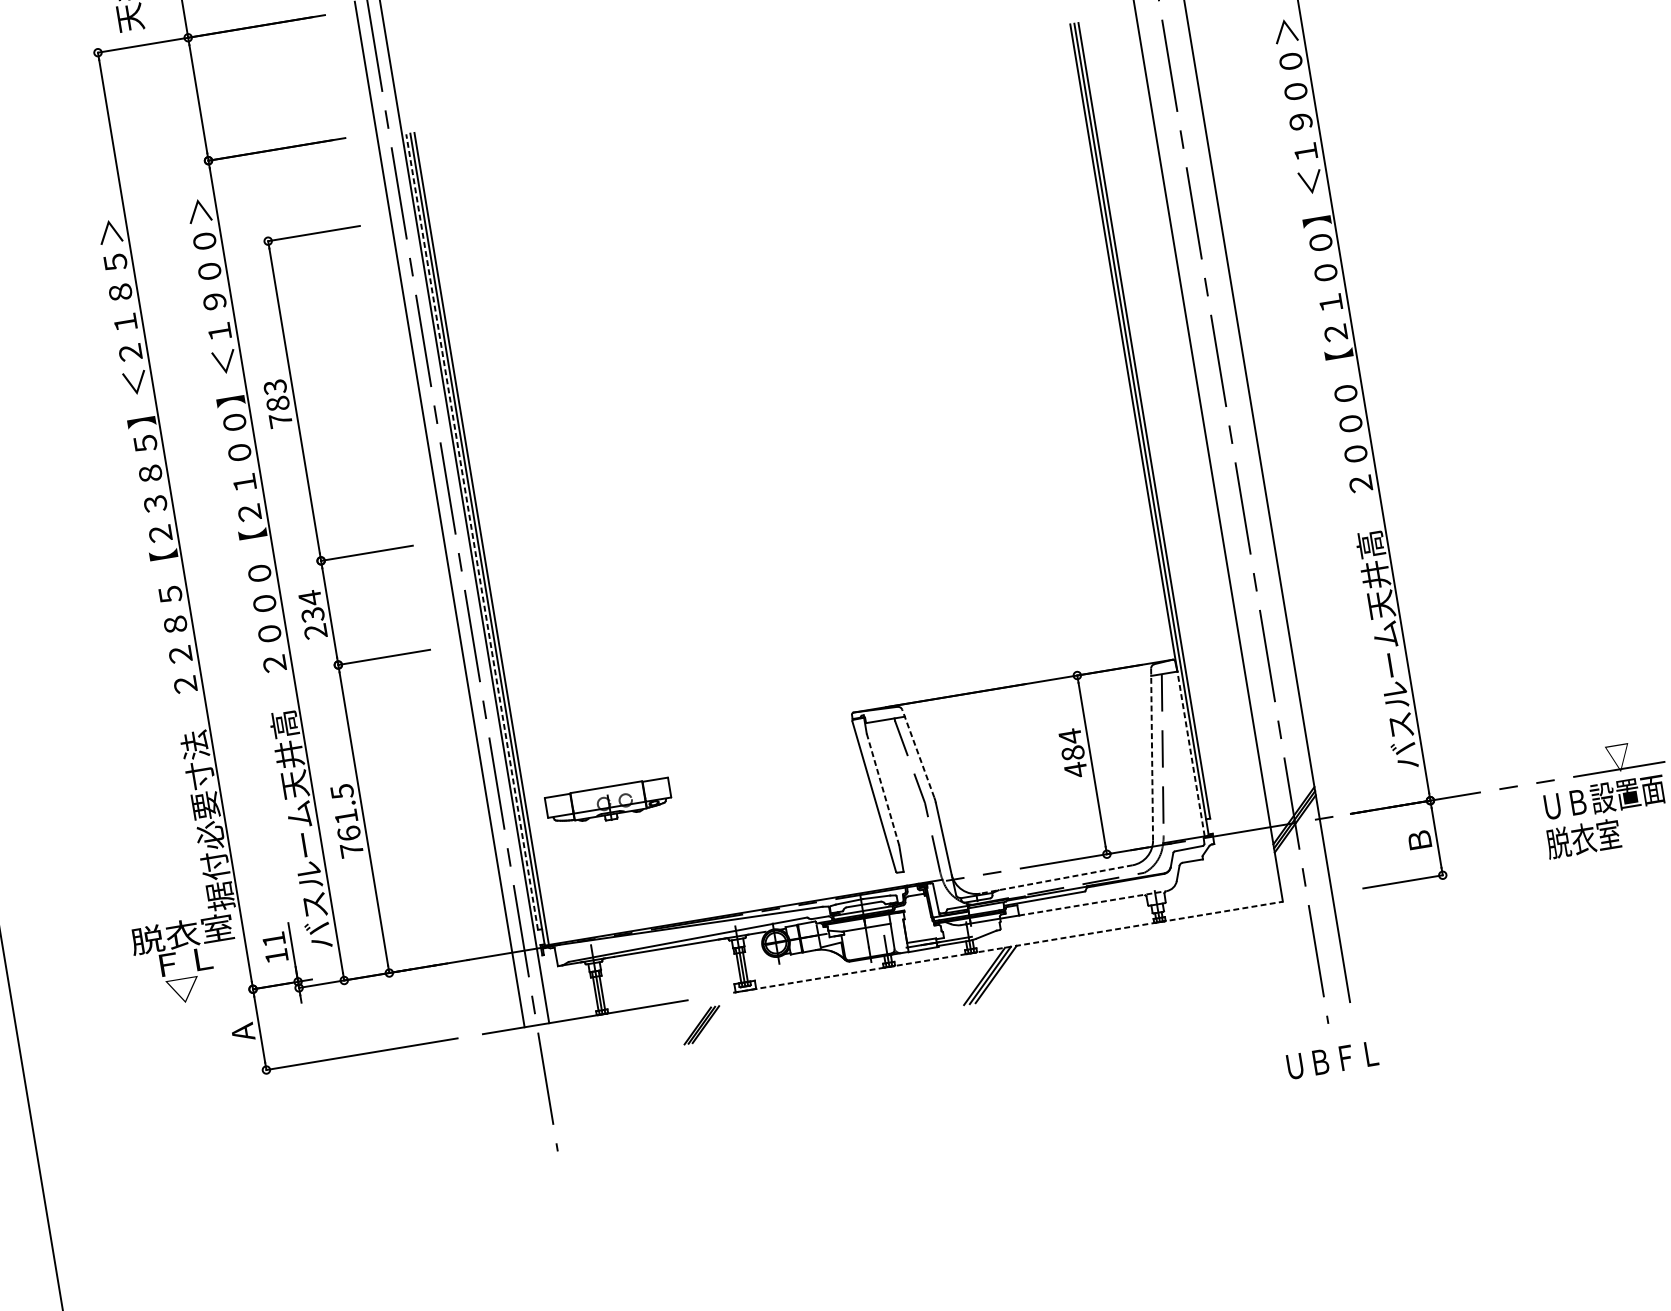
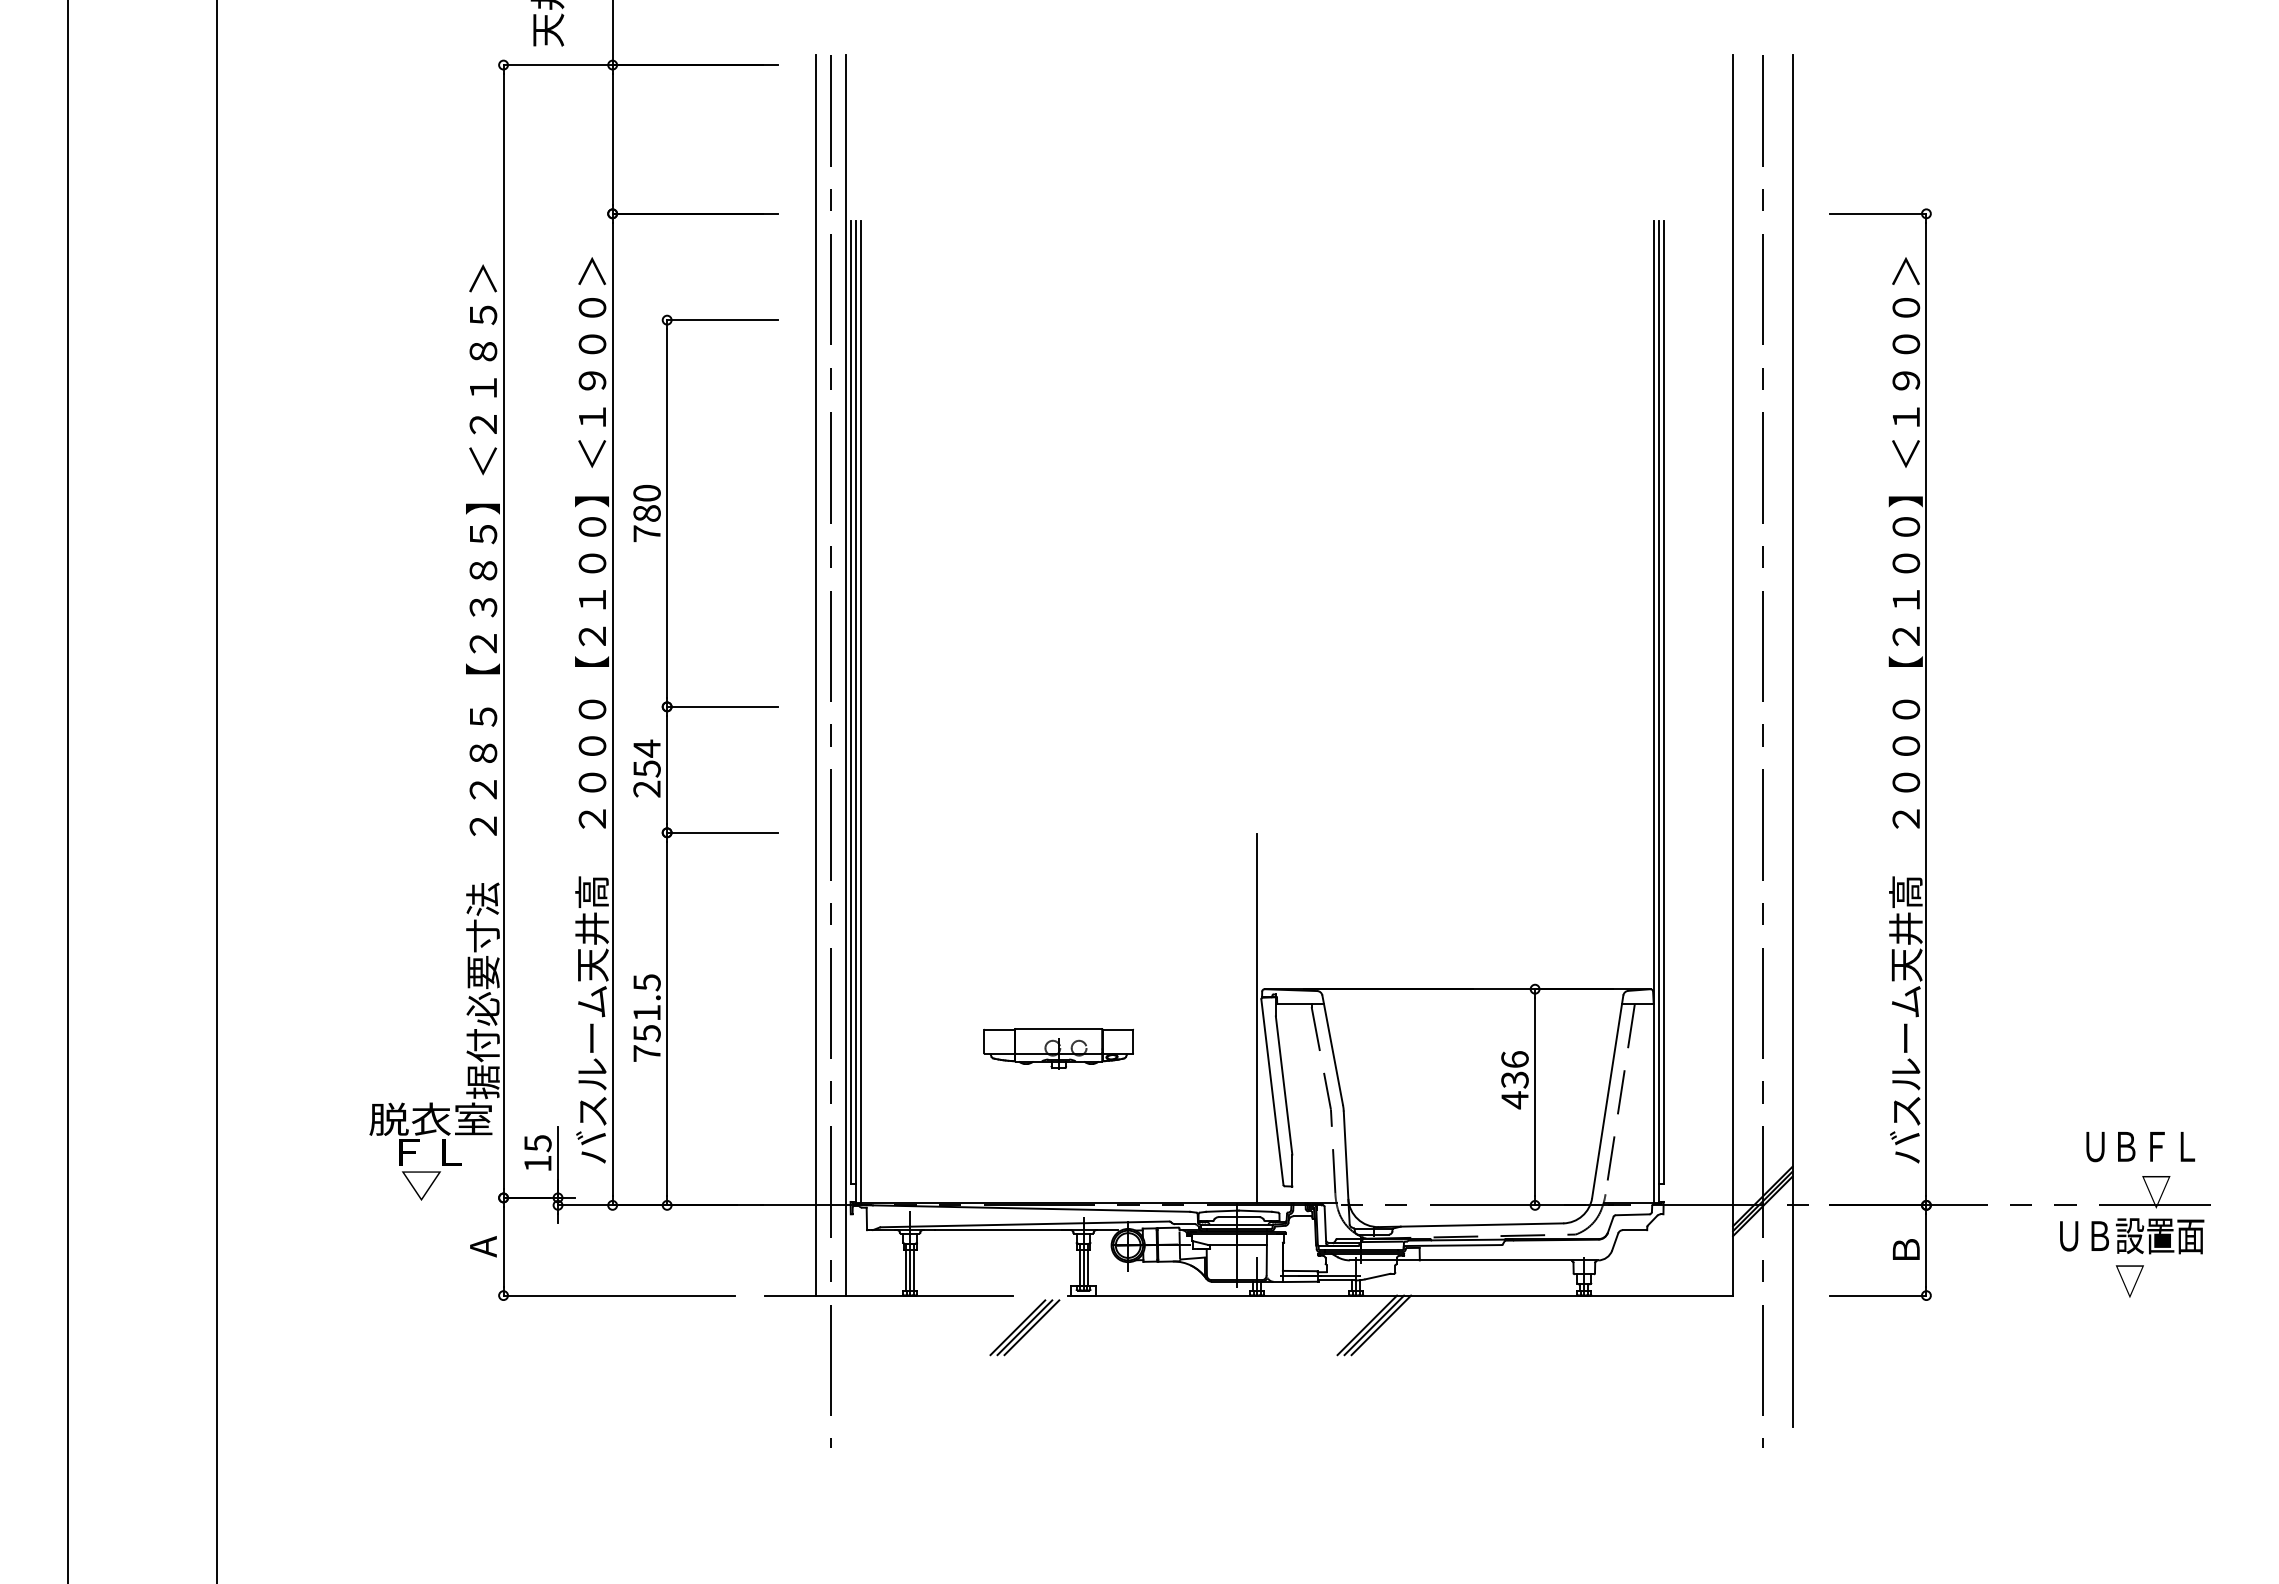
text: (274, 387) -> (646, 493), 783 -> 780
line: (471, 531) -> (850, 701), dashed -> solid
text: (312, 614) -> (646, 768), 234 -> 254
line: (851, 737) -> (1257, 1018), added
text: (1071, 744) -> (1514, 1069), 484 -> 436
line: (918, 753) -> (1332, 1050), dashed -> solid
line: (1190, 753) -> (1653, 1103), dashed -> solid
line: (1151, 754) -> (1607, 1096), dashed -> solid
line: (883, 789) -> (1284, 1085), dashed -> solid
part: (608, 803) -> (1058, 1048), moved
text: (348, 833) -> (646, 1033), 761.5 -> 751.5
text: (1583, 838) -> (2099, 1279), 脱衣室 -> ▽
line: (1056, 879) -> (1470, 1225), dashed -> solid
line: (1093, 903) -> (1509, 1260), dashed -> solid
text: (273, 939) -> (537, 1143), 11 -> 15
line: (1008, 947) -> (1401, 1295), dashed -> solid
part: (701, 1025) -> (1024, 1327), size x1.43
text: (1332, 1060) -> (2140, 1147), moved

